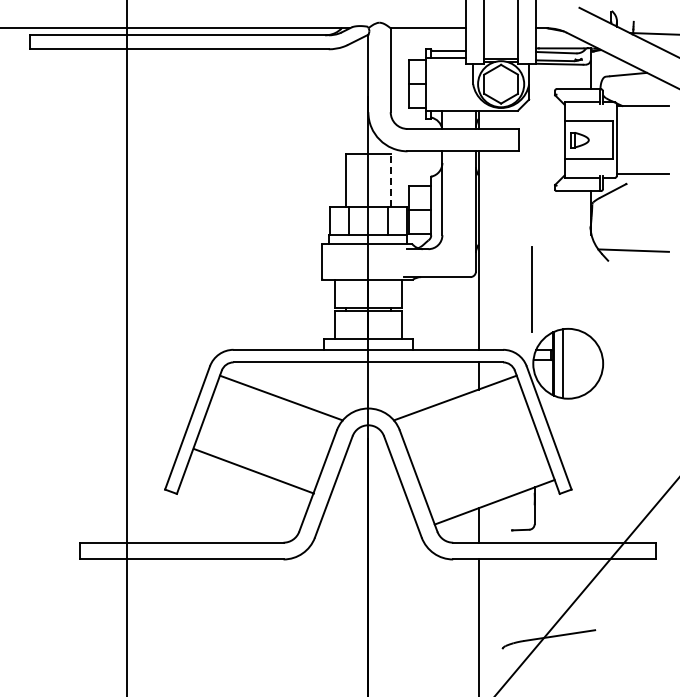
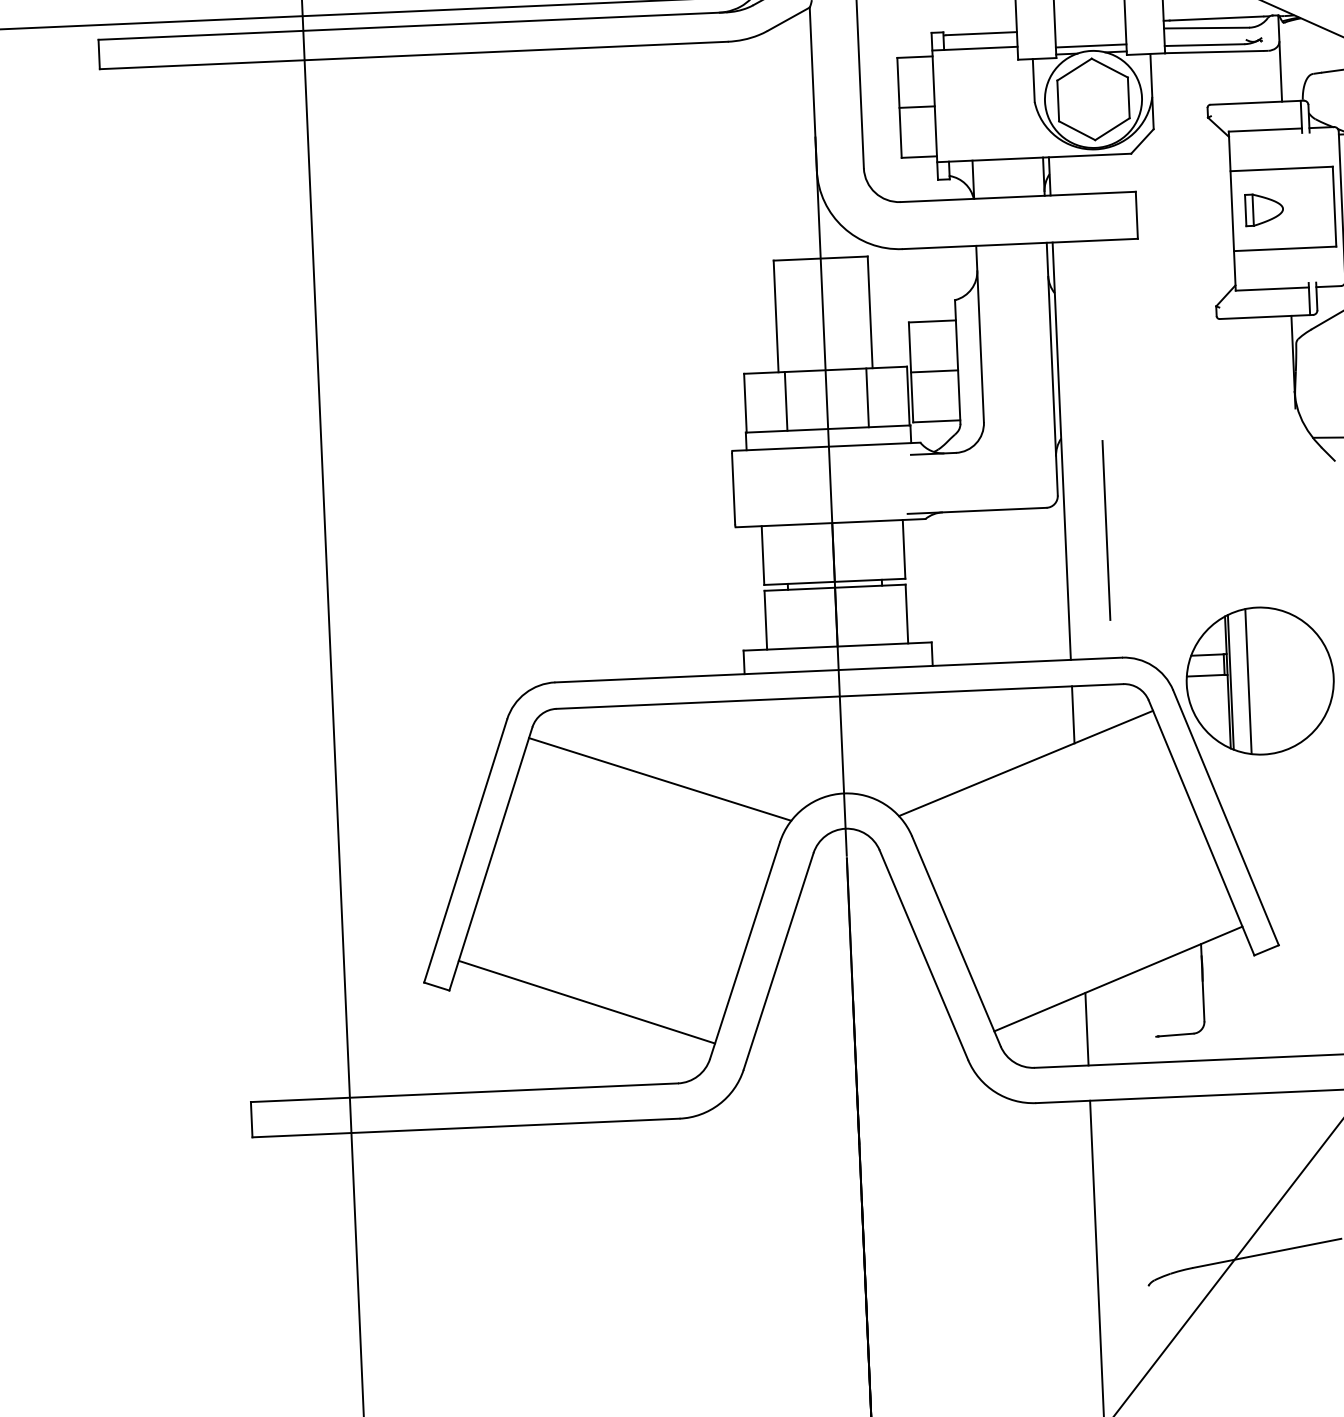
line: (390, 180) -> (869, 311), dashed -> solid
line: (531, 289) -> (1104, 531), moved
line: (253, 470) -> (585, 1000), moved

